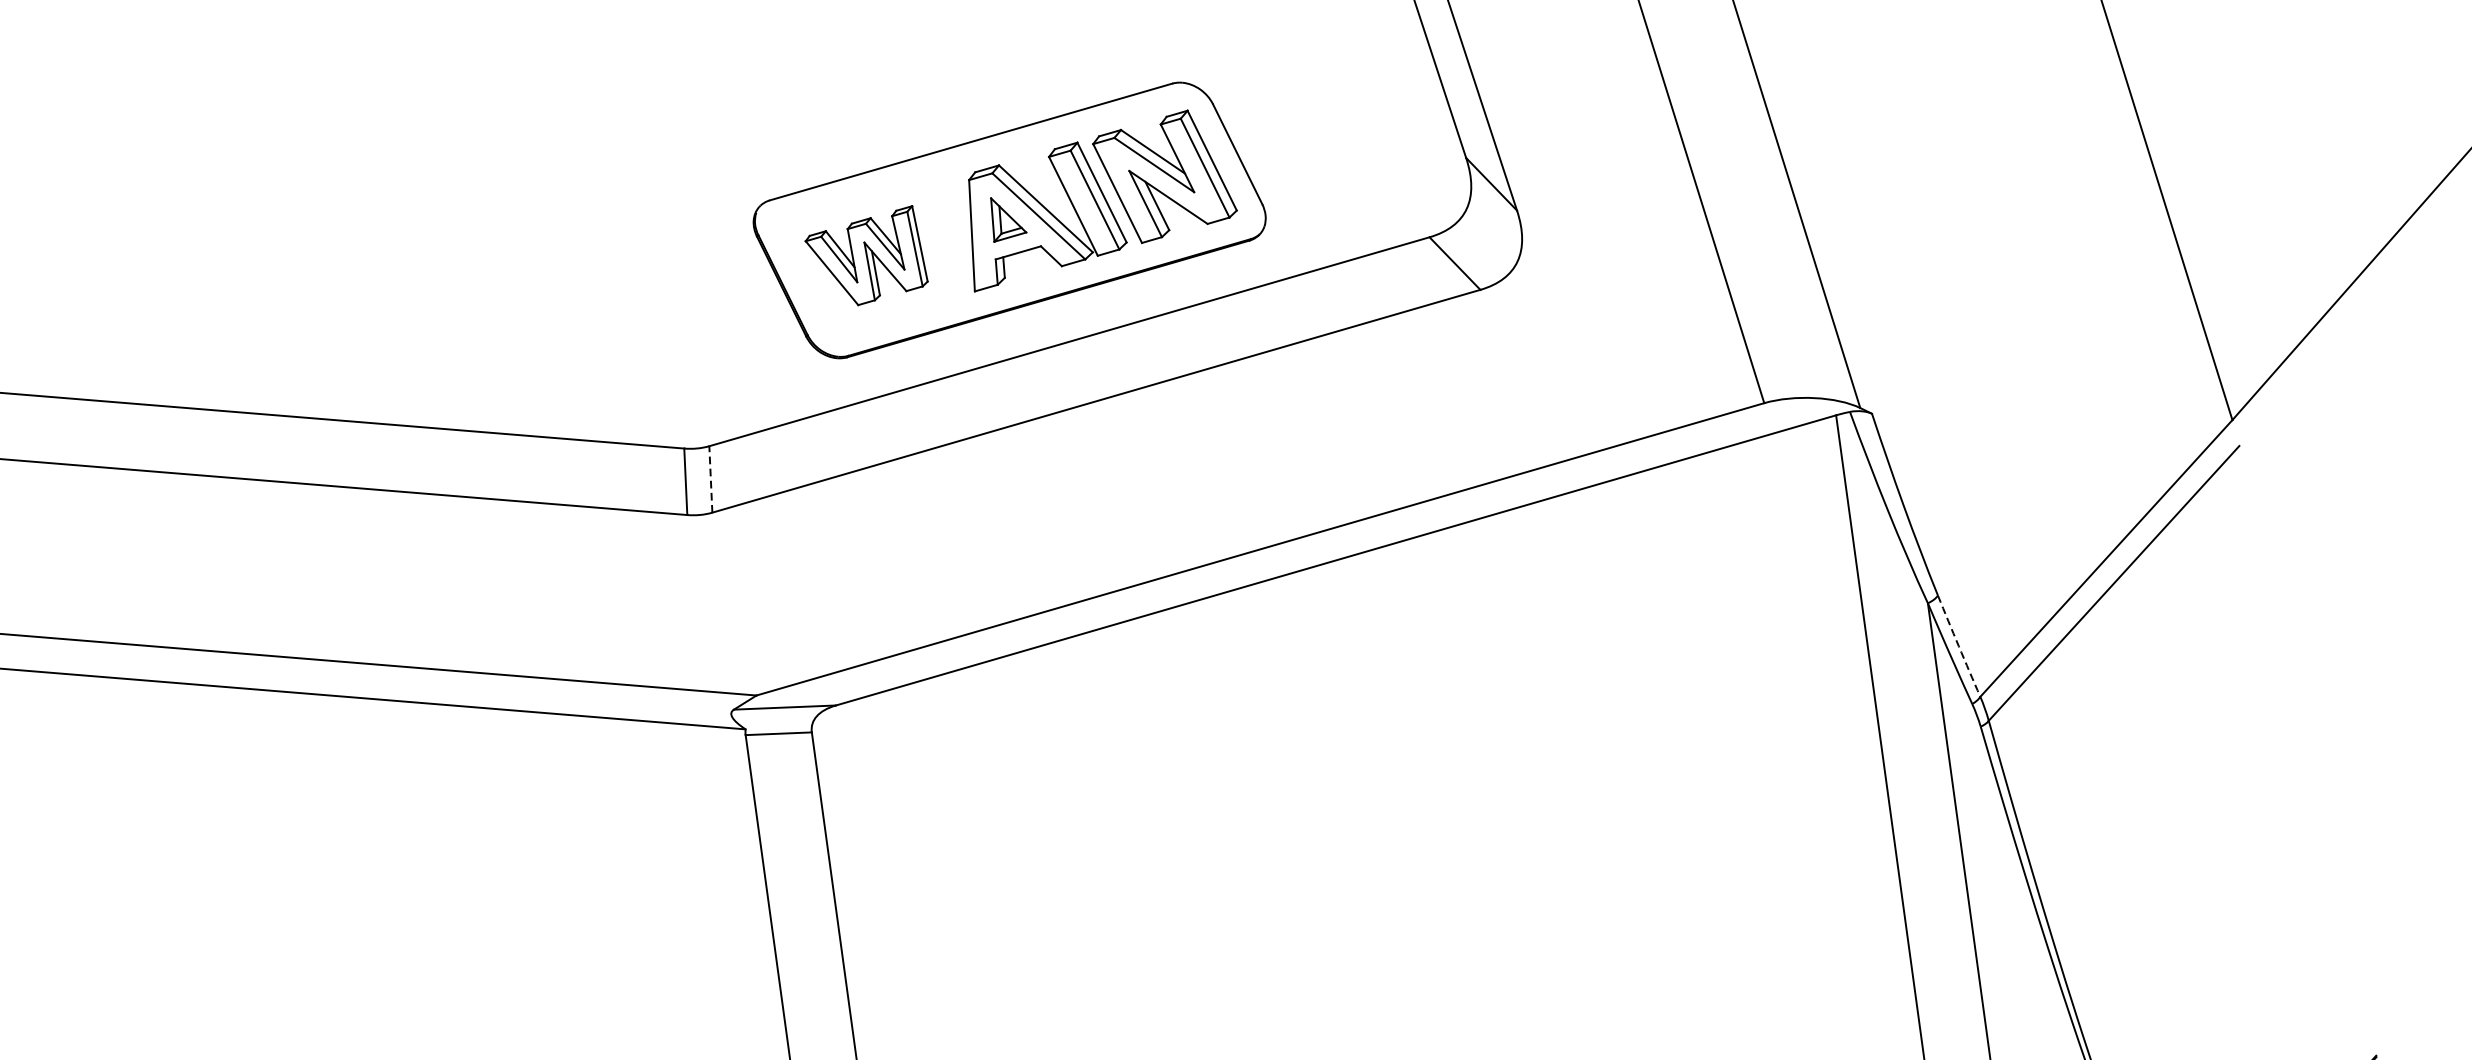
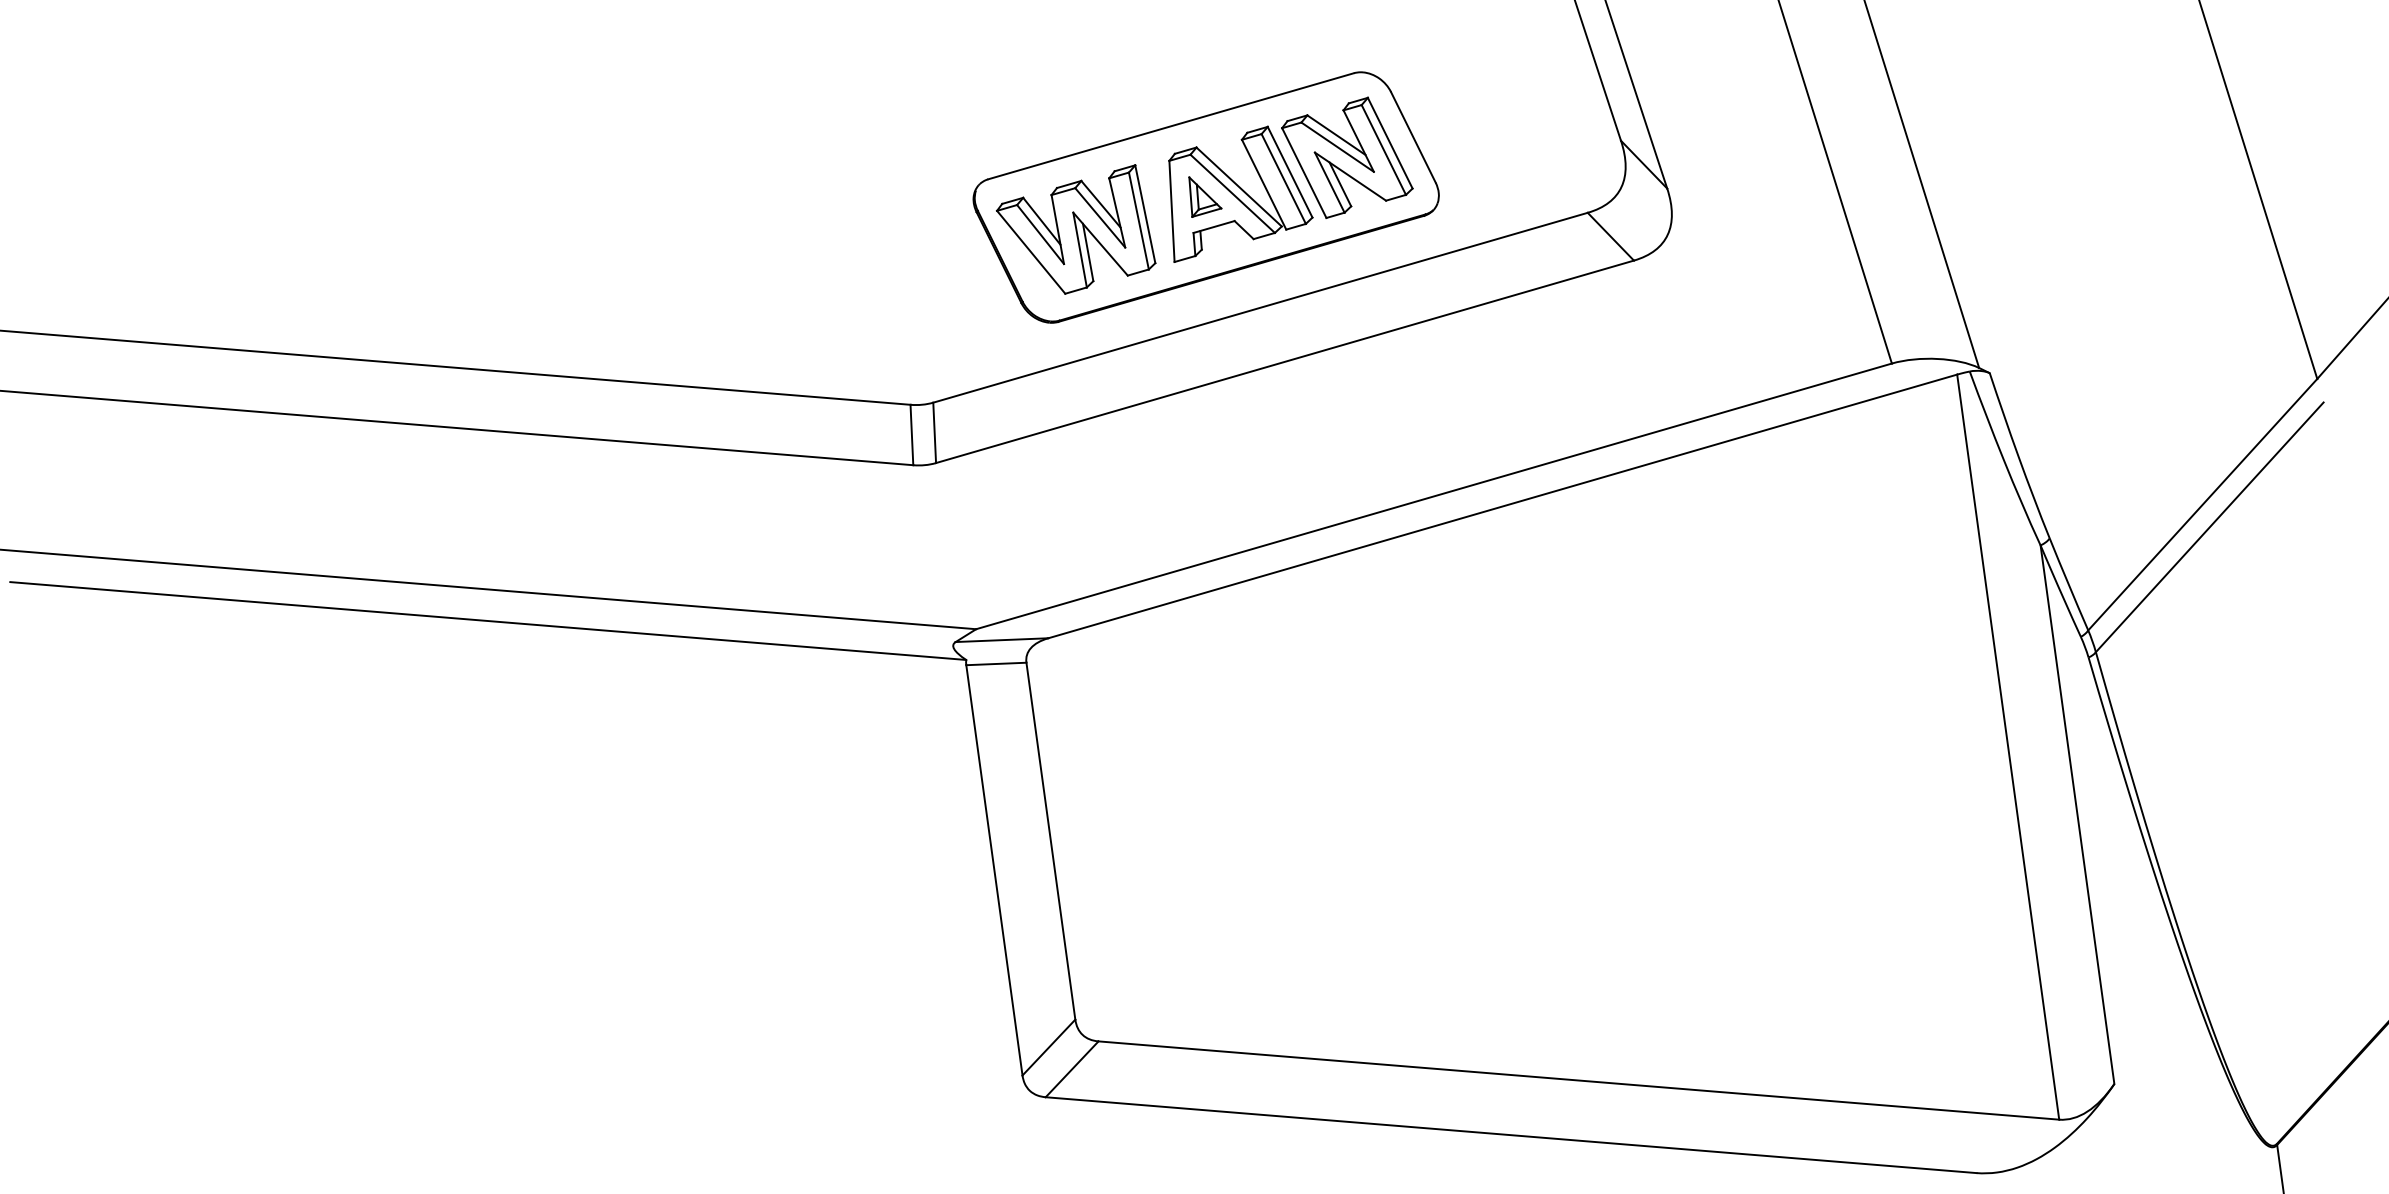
part: (866, 255) -> (1076, 229), size x1.43
line: (710, 479) -> (934, 432), dashed -> solid
arc: (1958, 646) -> (2068, 584), dashed -> solid

